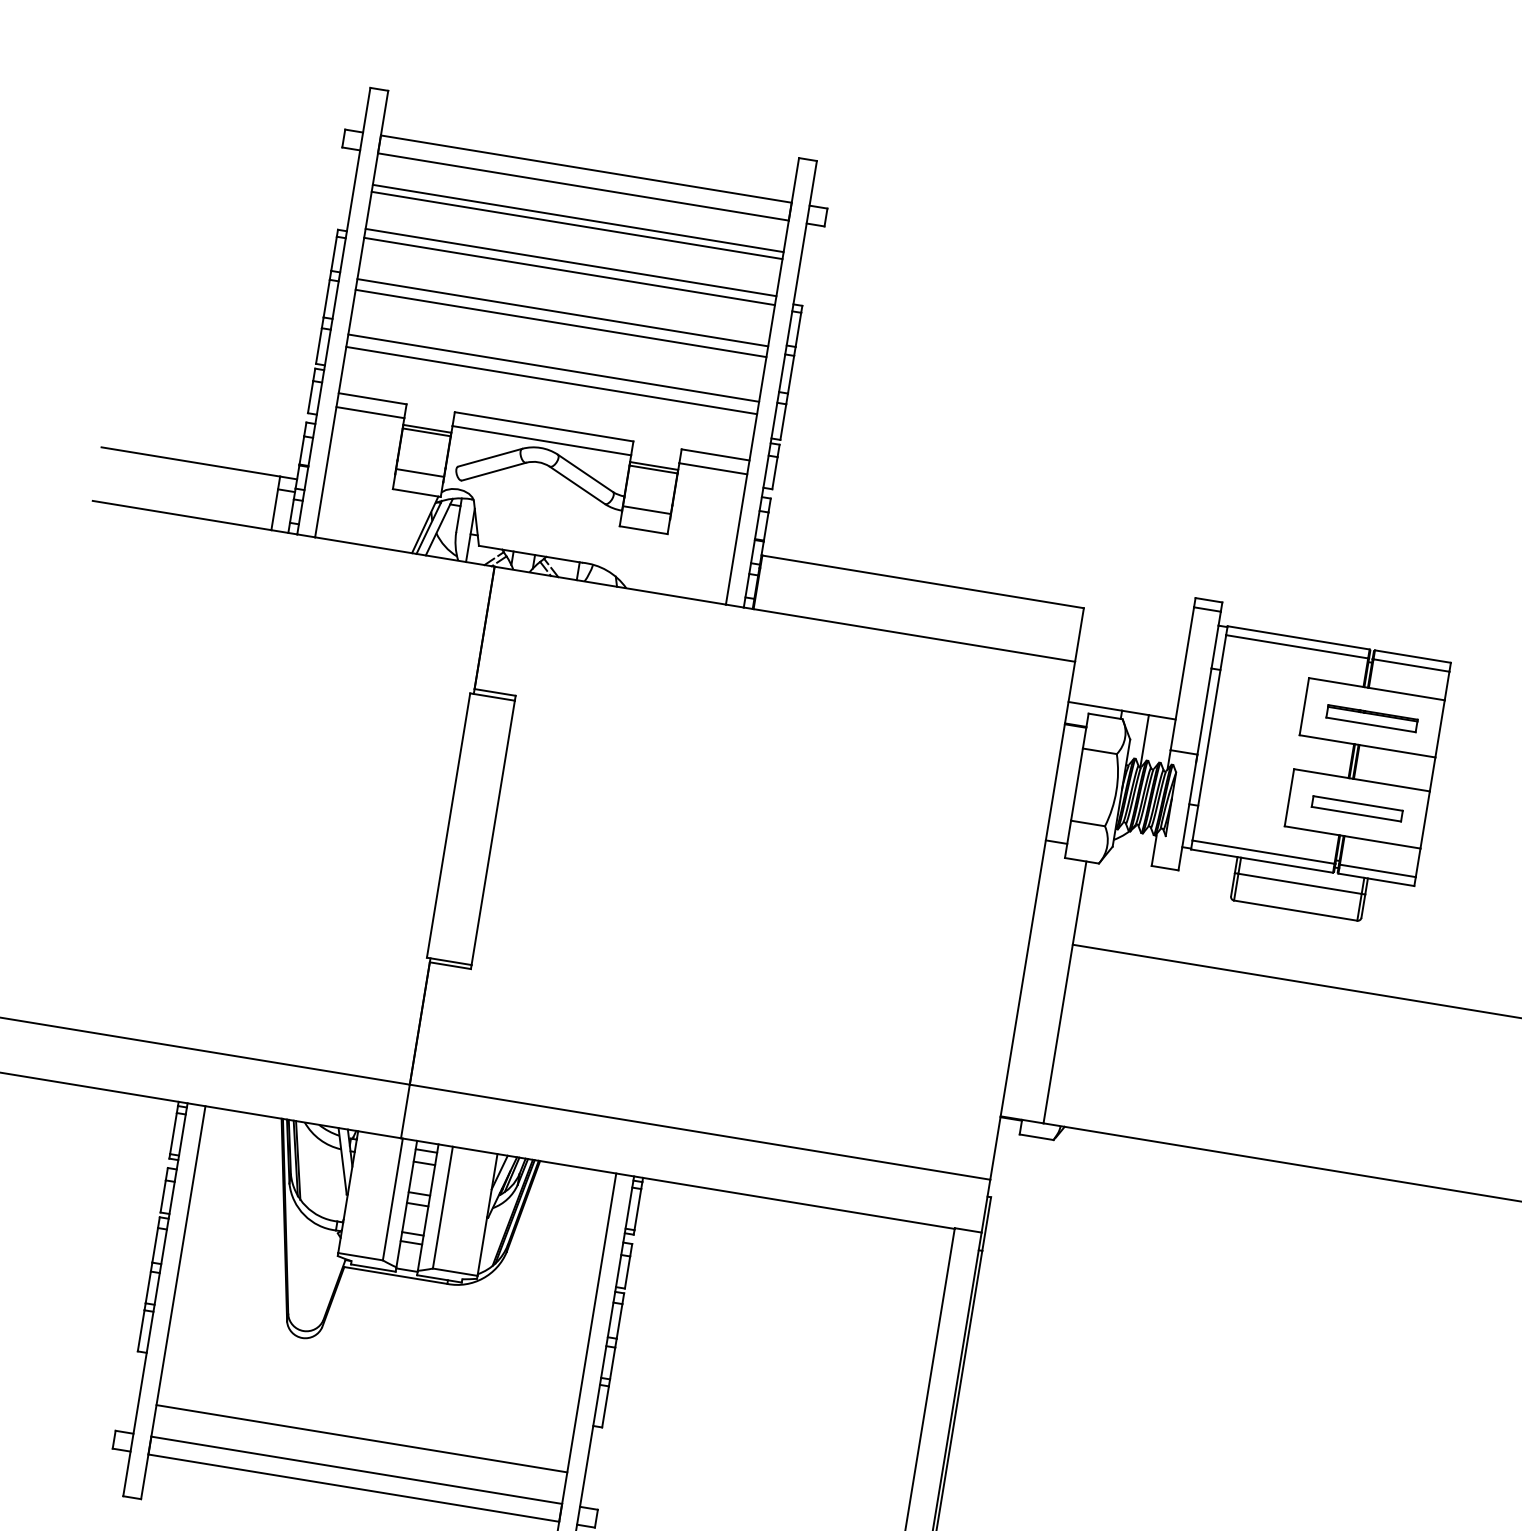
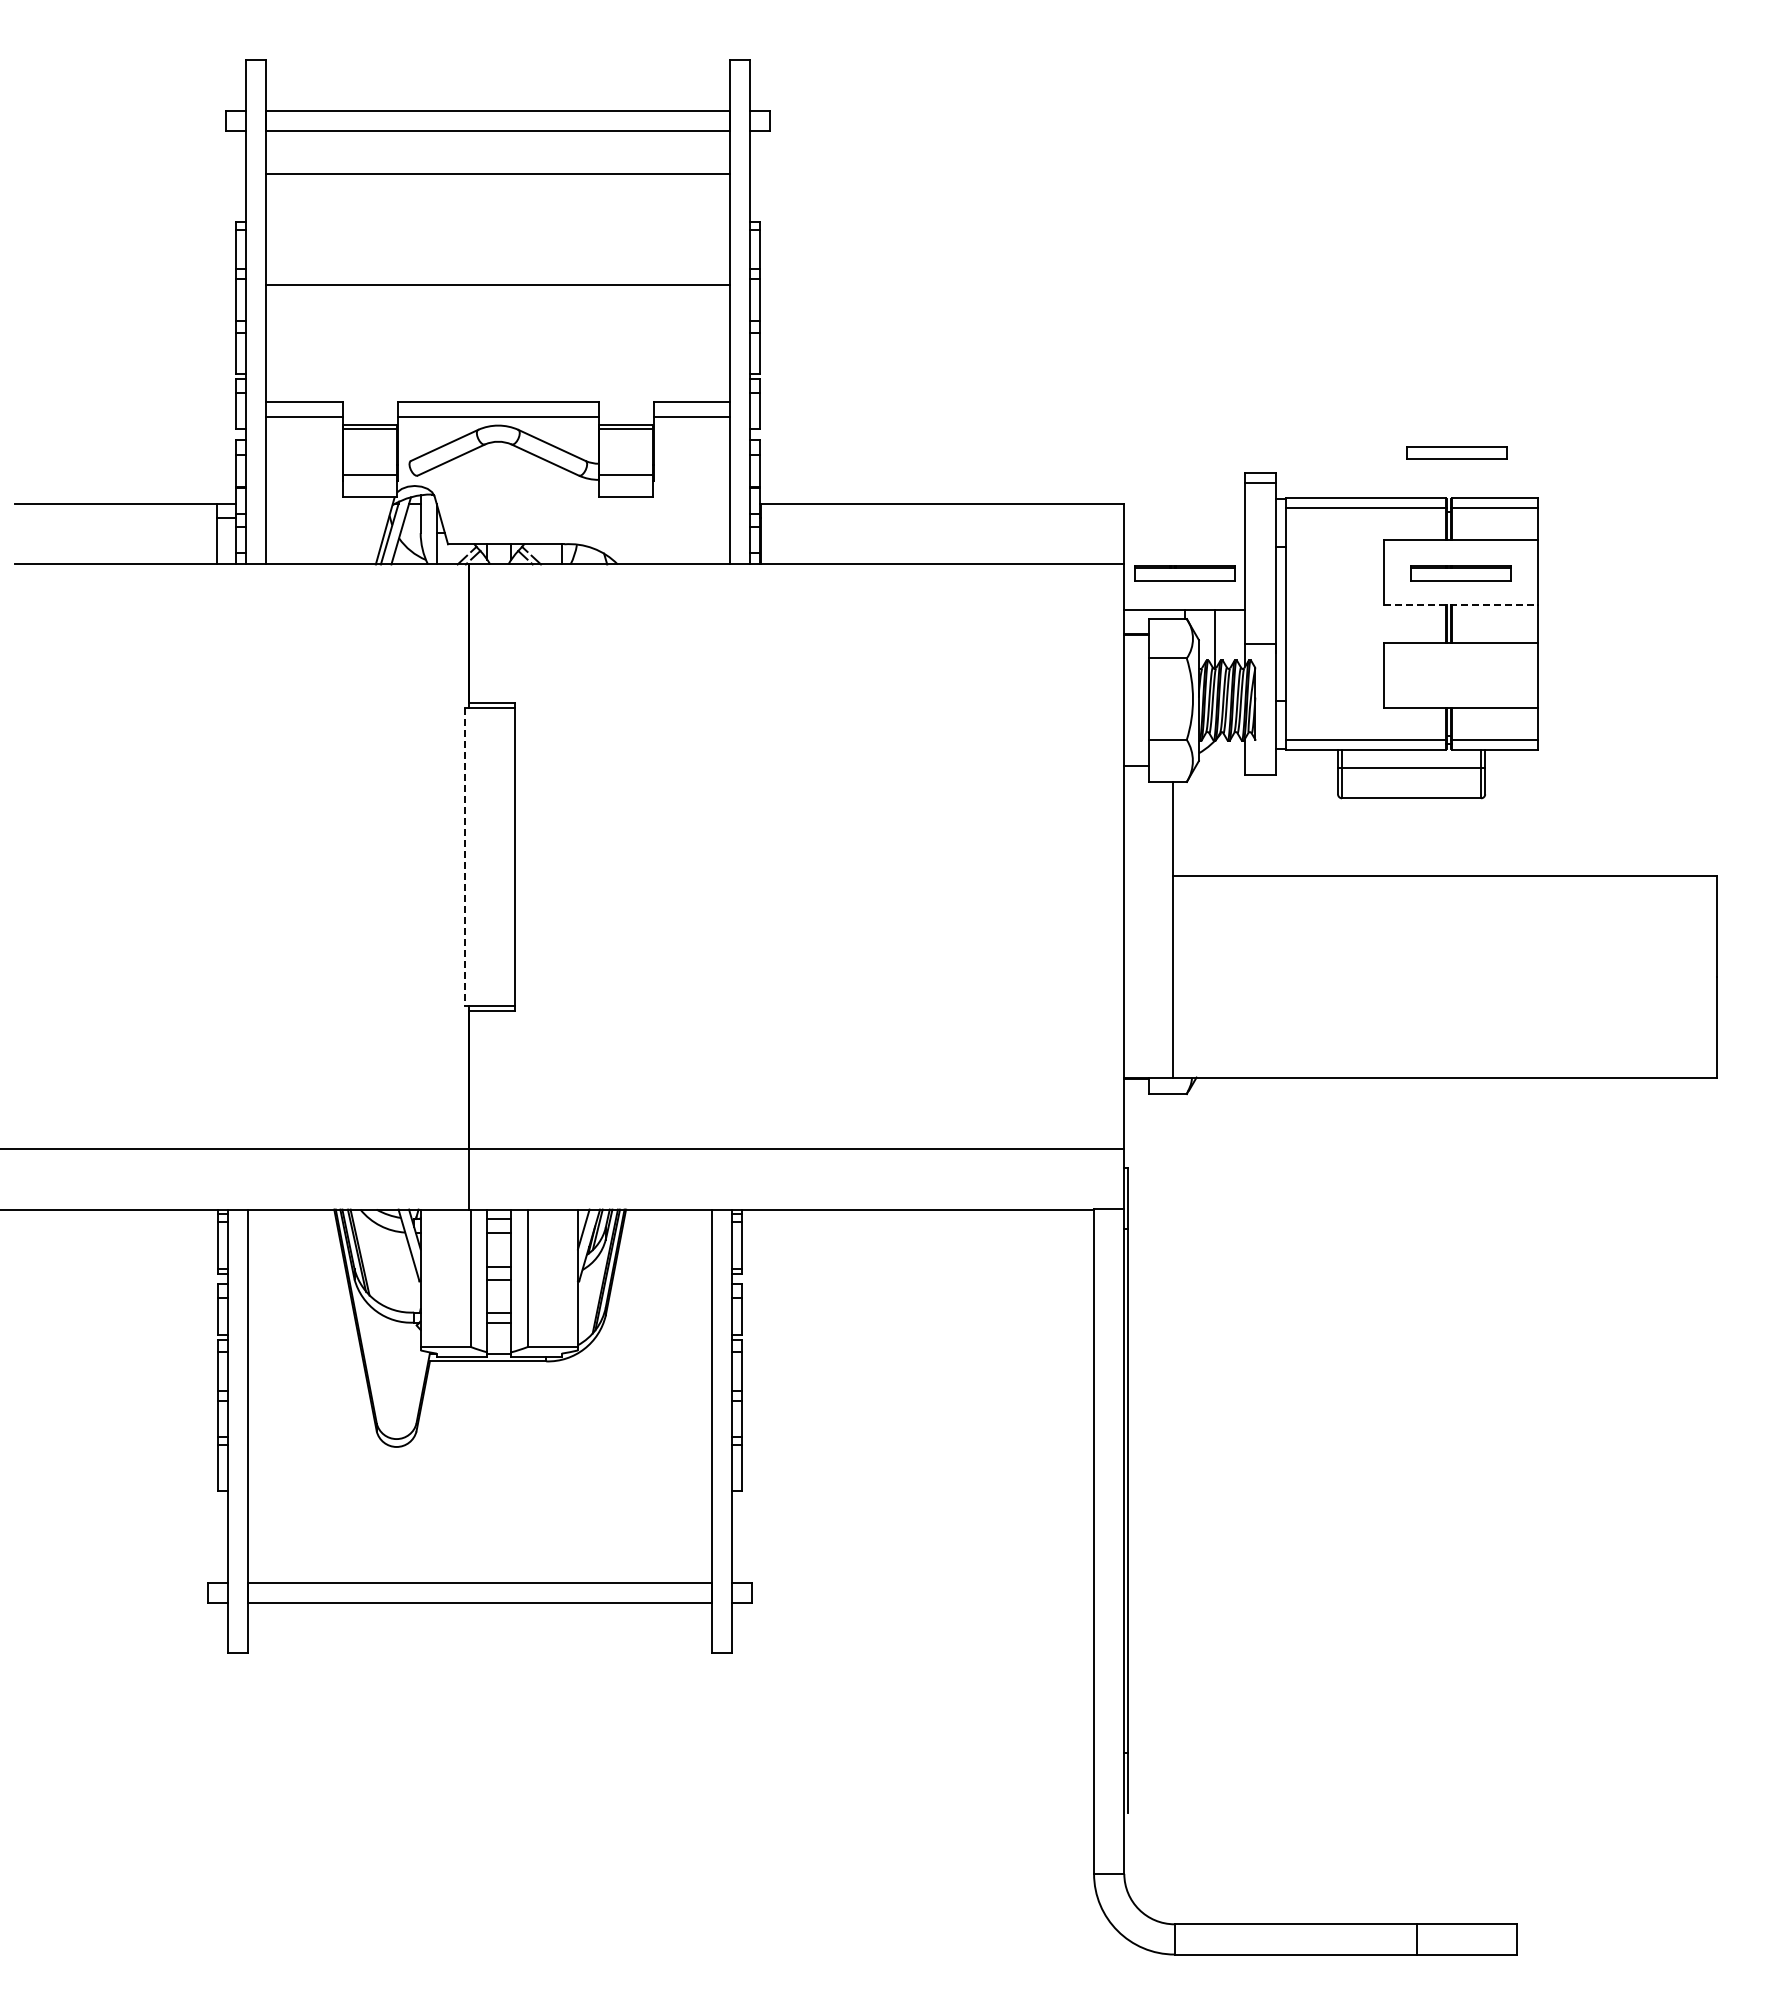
line: (578, 218) -> (498, 166), removed
line: (571, 262) -> (498, 216), removed
line: (569, 271) -> (498, 226), removed
line: (563, 312) -> (498, 272), removed
line: (553, 368) -> (498, 335), removed
line: (551, 380) -> (498, 349), removed
part: (1127, 678) -> (1184, 573), added
line: (1368, 746) -> (1461, 604), solid -> dashed
part: (1356, 808) -> (1456, 452), moved
line: (448, 825) -> (465, 857), solid -> dashed
line: (362, 1438) -> (480, 1546), removed

